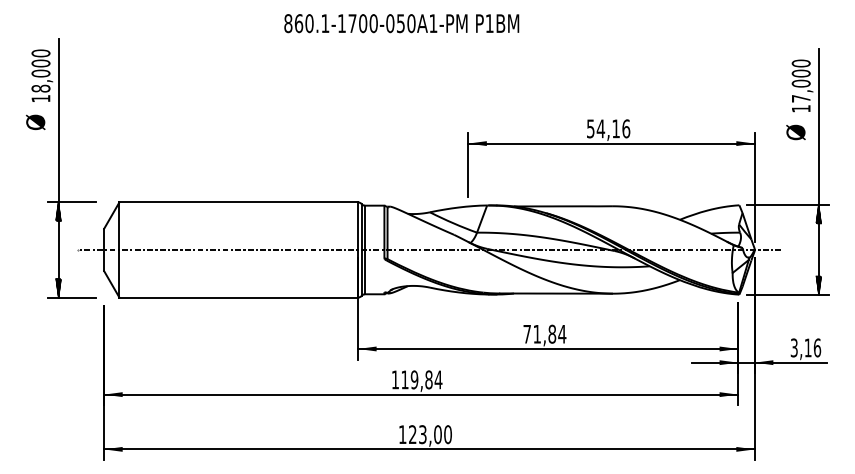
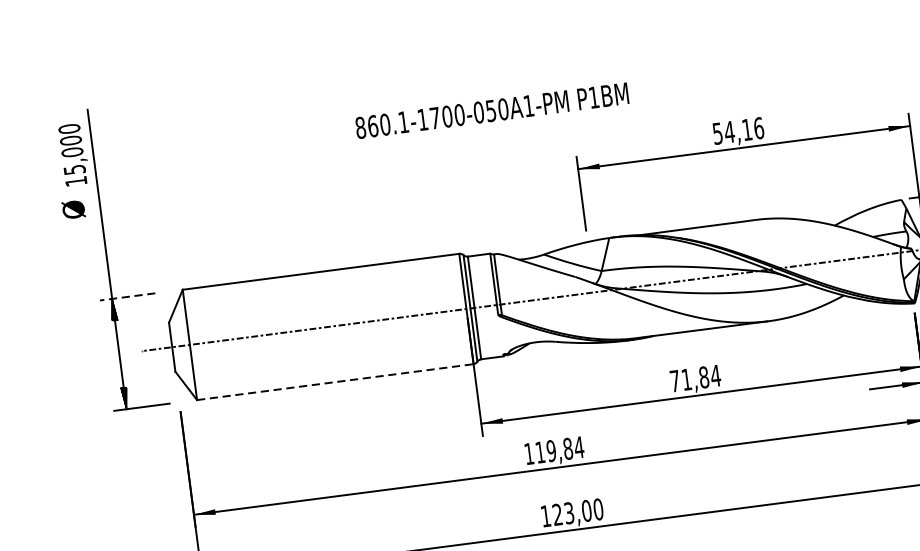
text: (401, 23) -> (491, 110), moved
text: (40, 88) -> (74, 169), 18,000 -> 15,000
line: (71, 202) -> (127, 297), solid -> dashed
line: (239, 297) -> (336, 381), solid -> dashed

